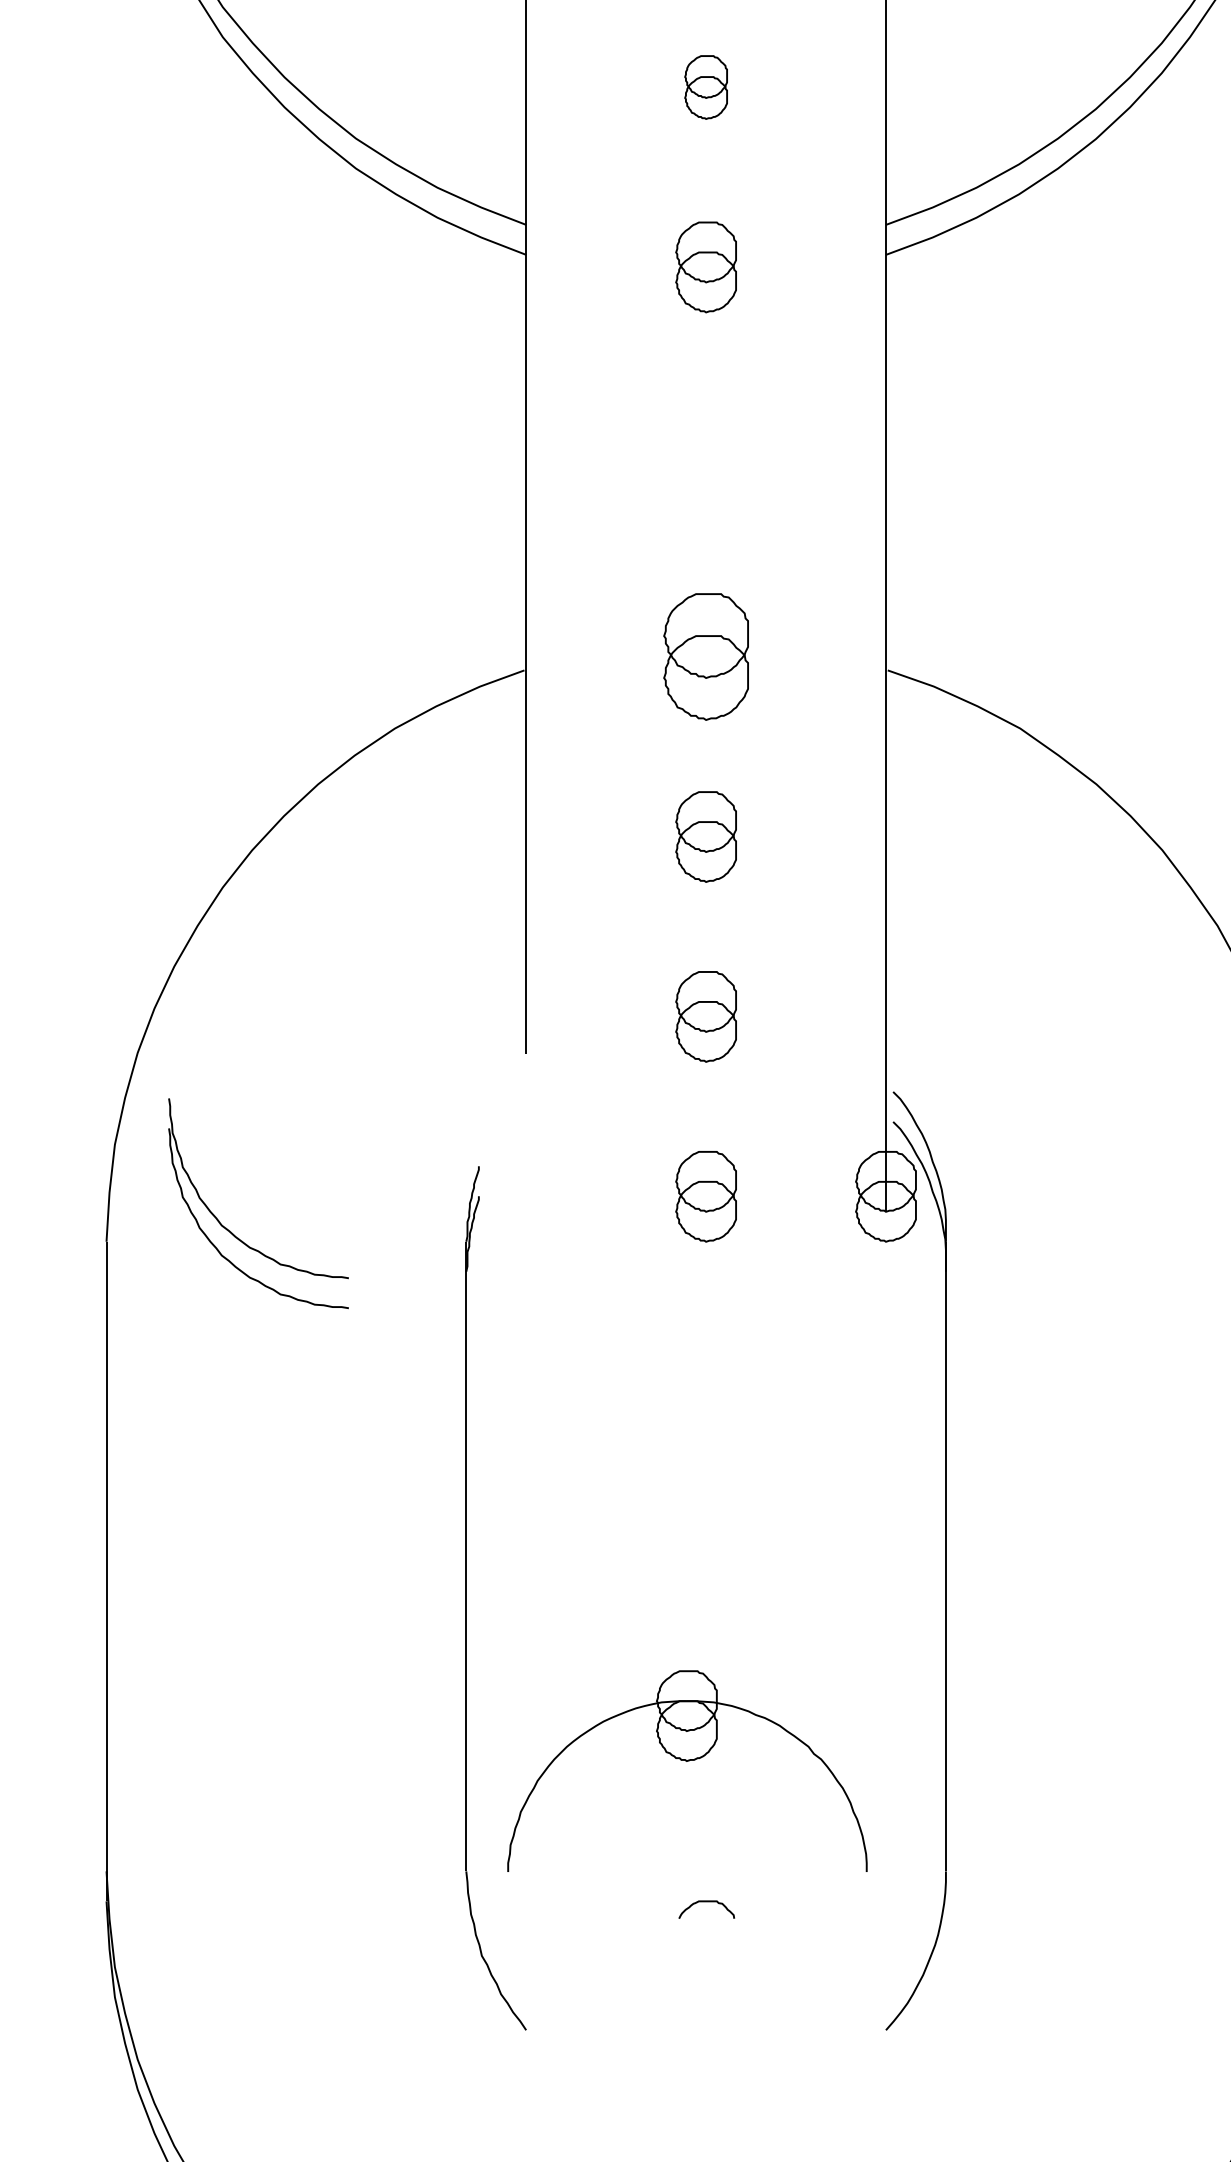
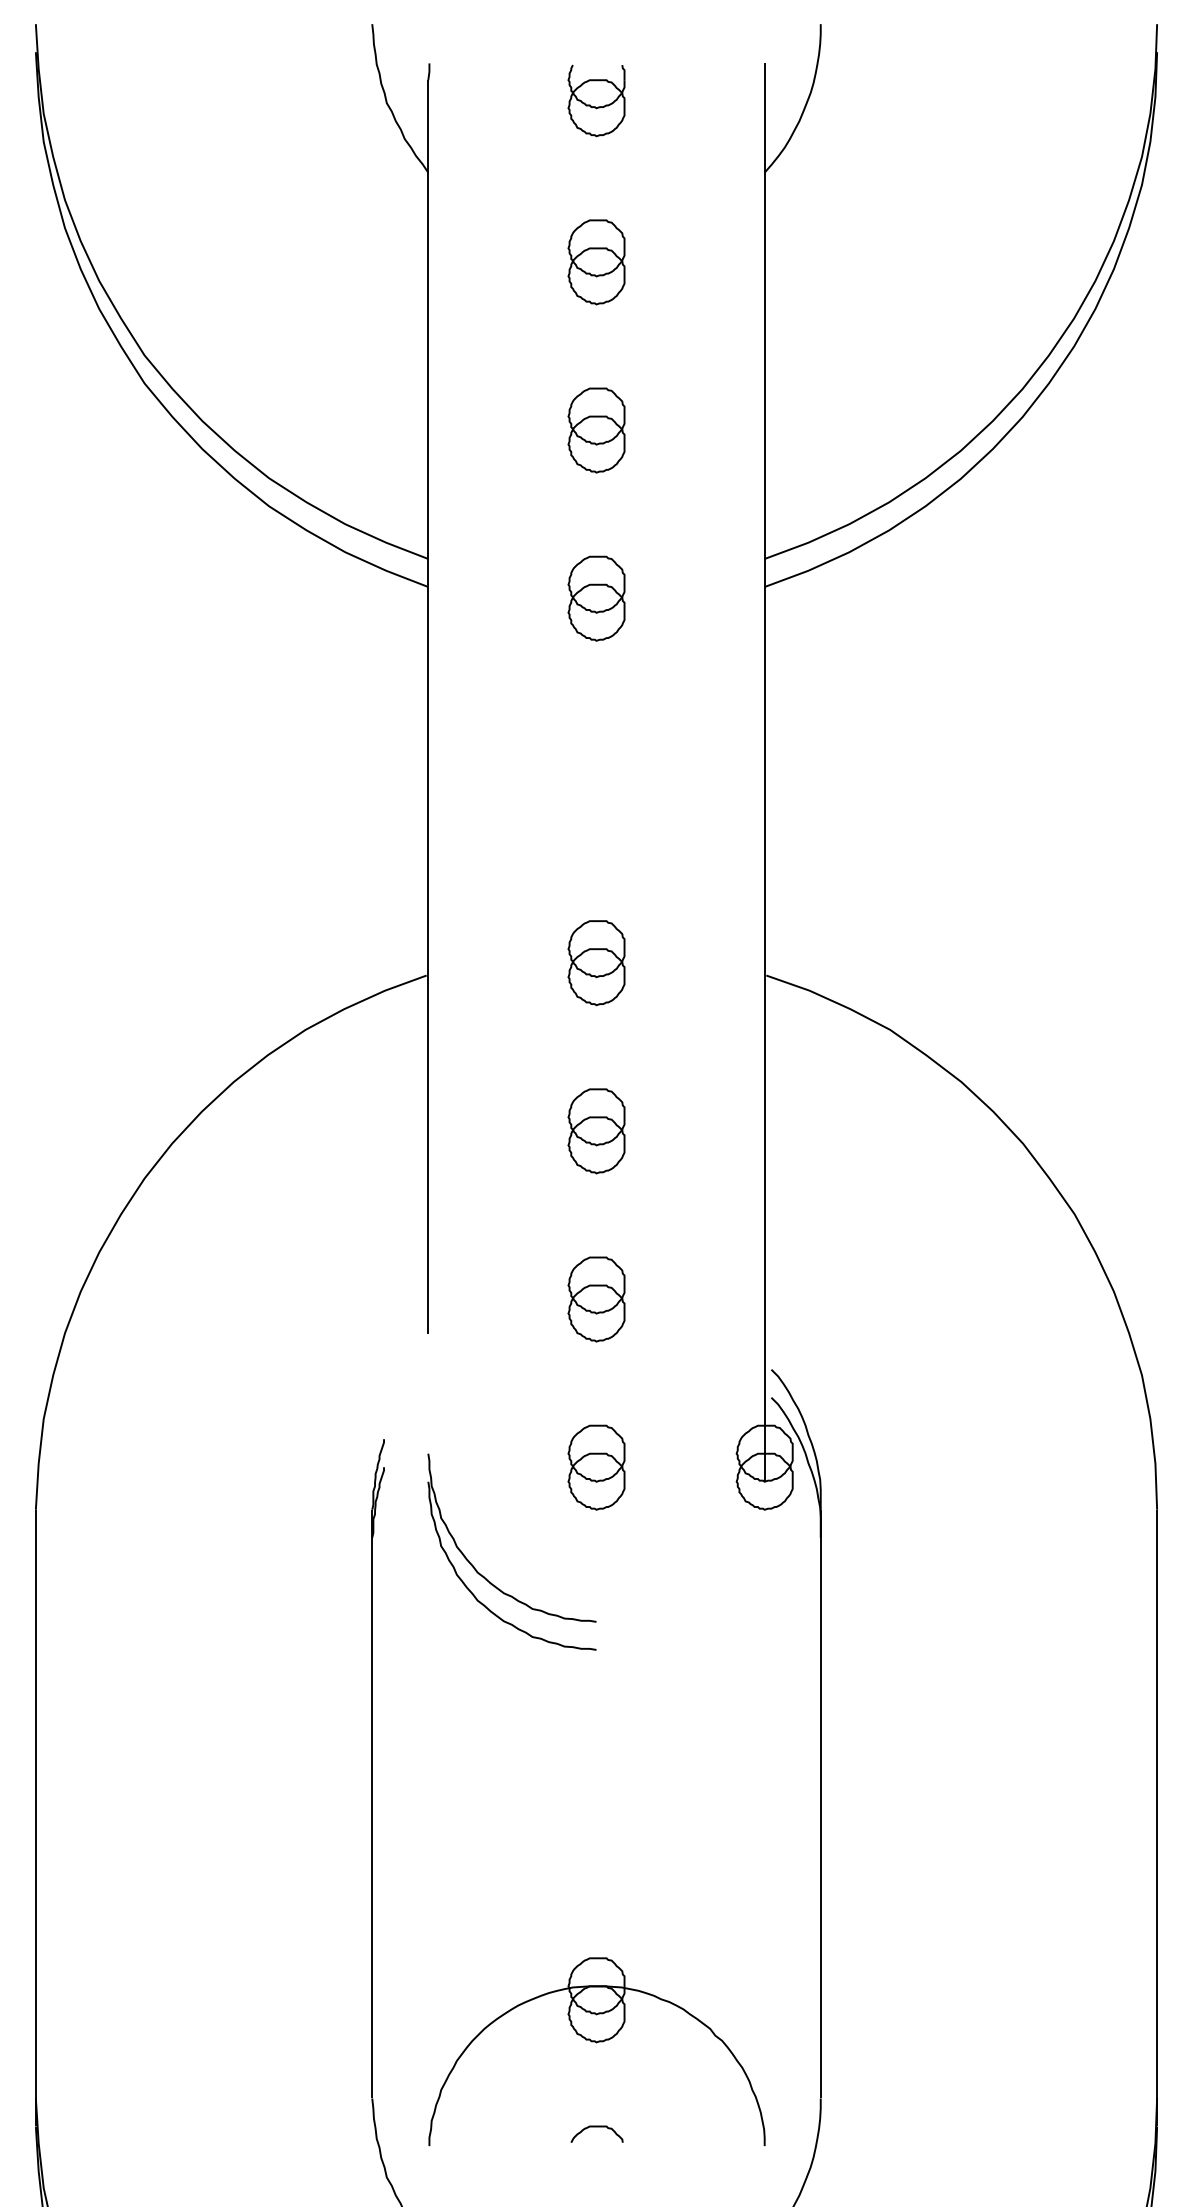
part: (706, 87) -> (596, 430), size x1.43
part: (706, 657) -> (596, 963), size x0.71
part: (235, 1235) -> (490, 1581), moved
part: (686, 1762) -> (596, 2043), moved

